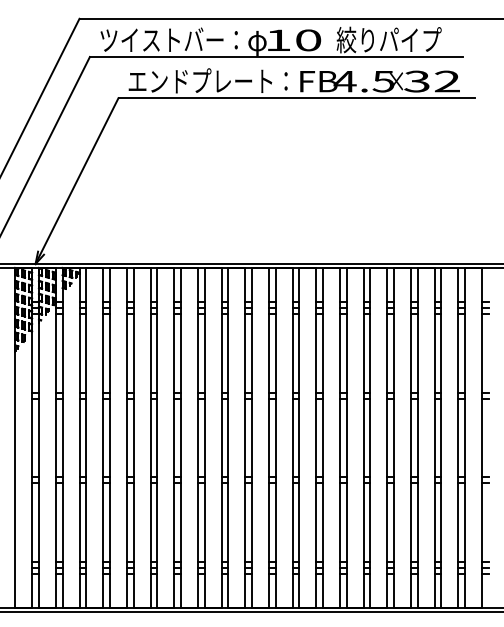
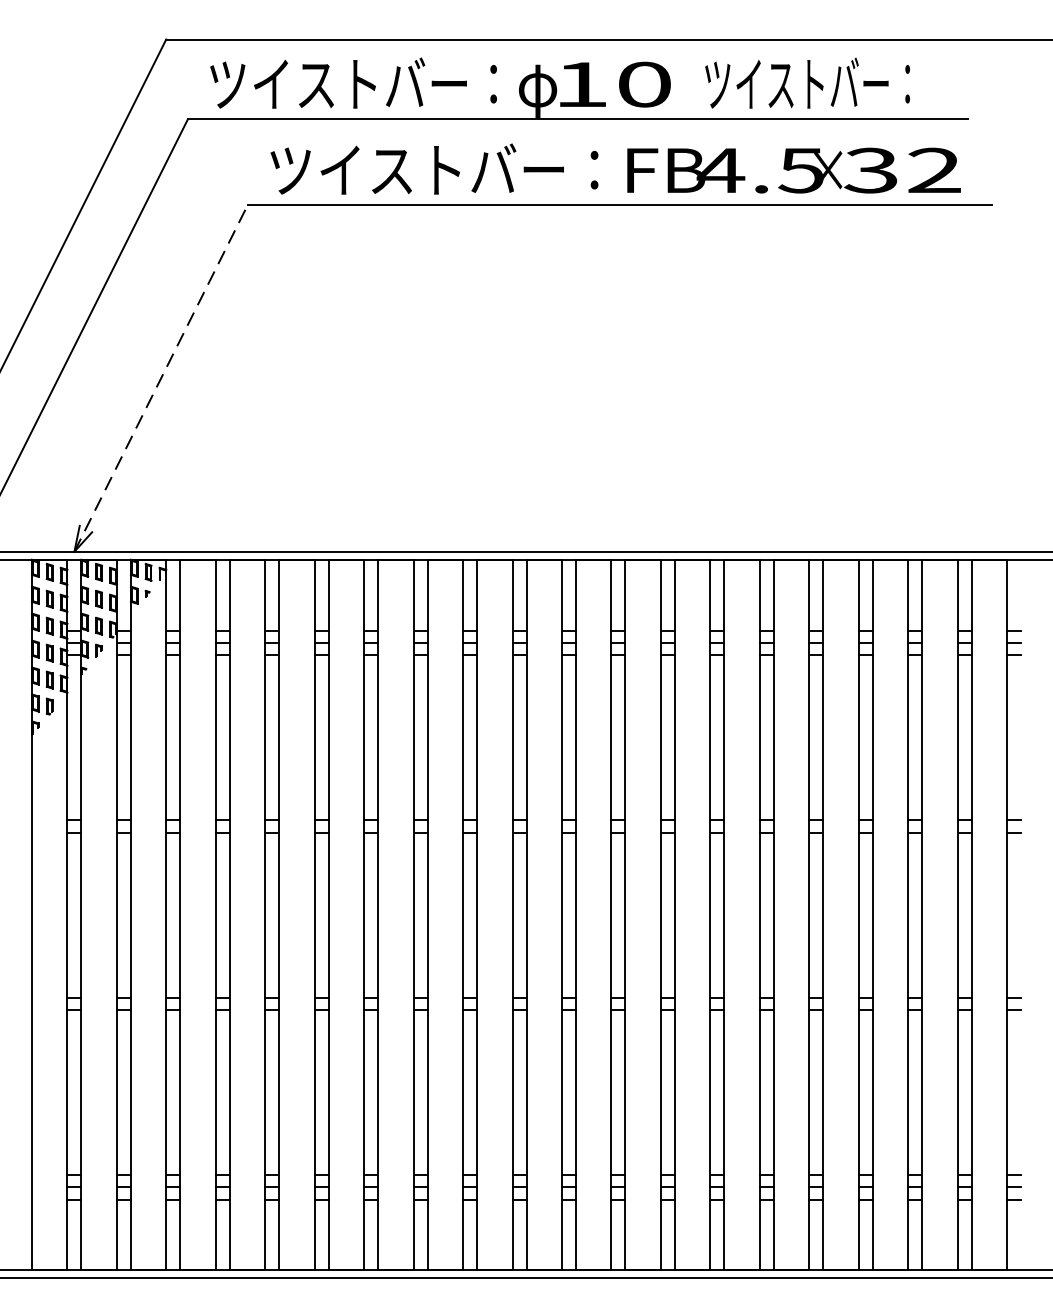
text: (388, 39) -> (811, 82), 絞りパイプ -> ツイストバー：
text: (207, 80) -> (433, 168), エンドプレート： -> ツイストバー：
line: (77, 181) -> (162, 379), solid -> dashed

